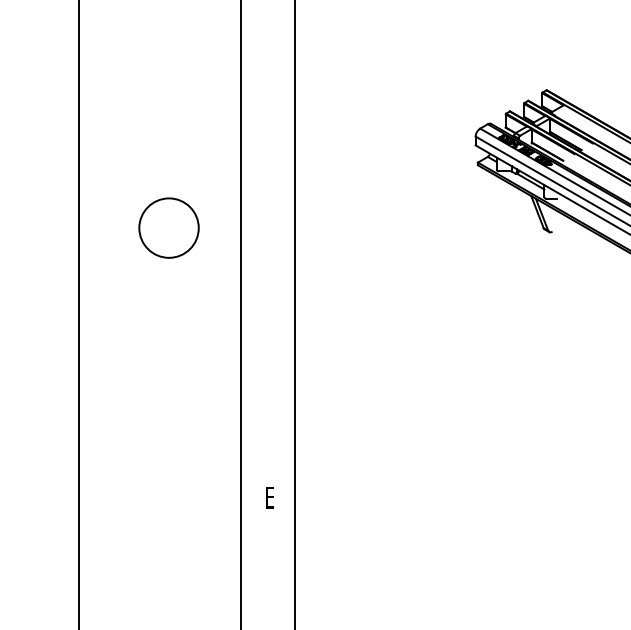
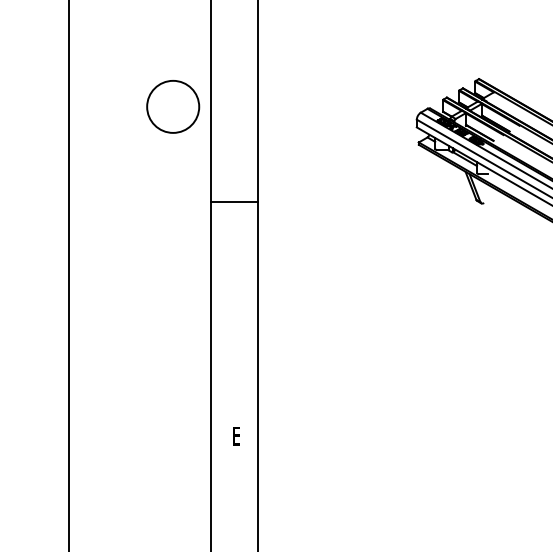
circle: (169, 227) -> (173, 106), moved
line: (267, 229) -> (234, 201), added

